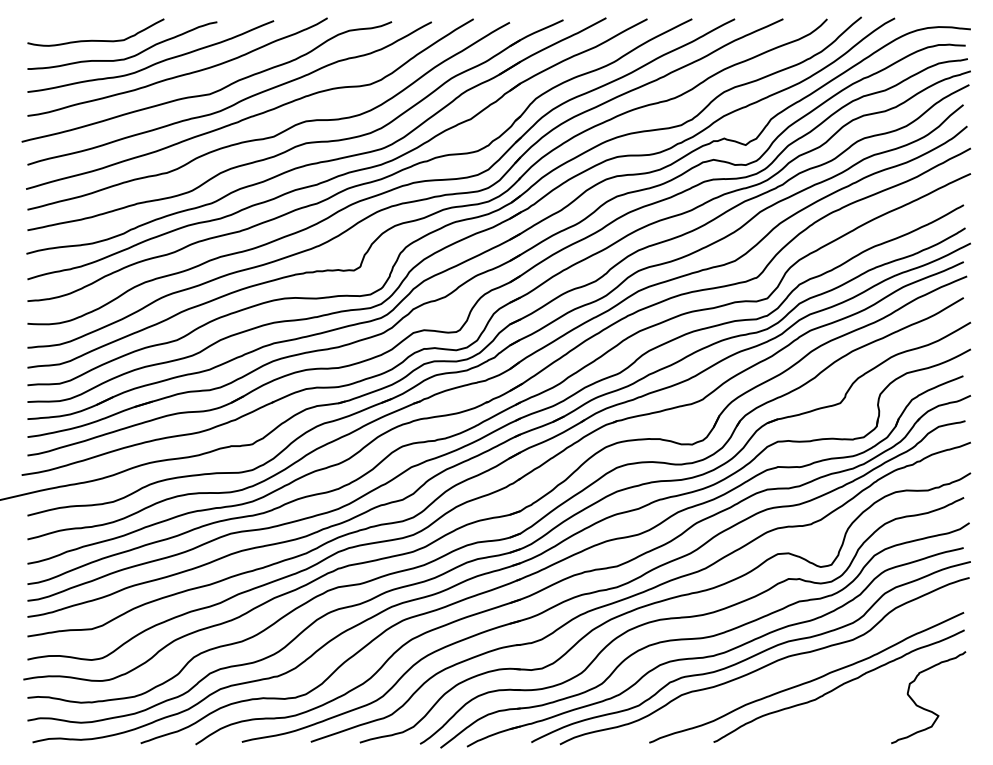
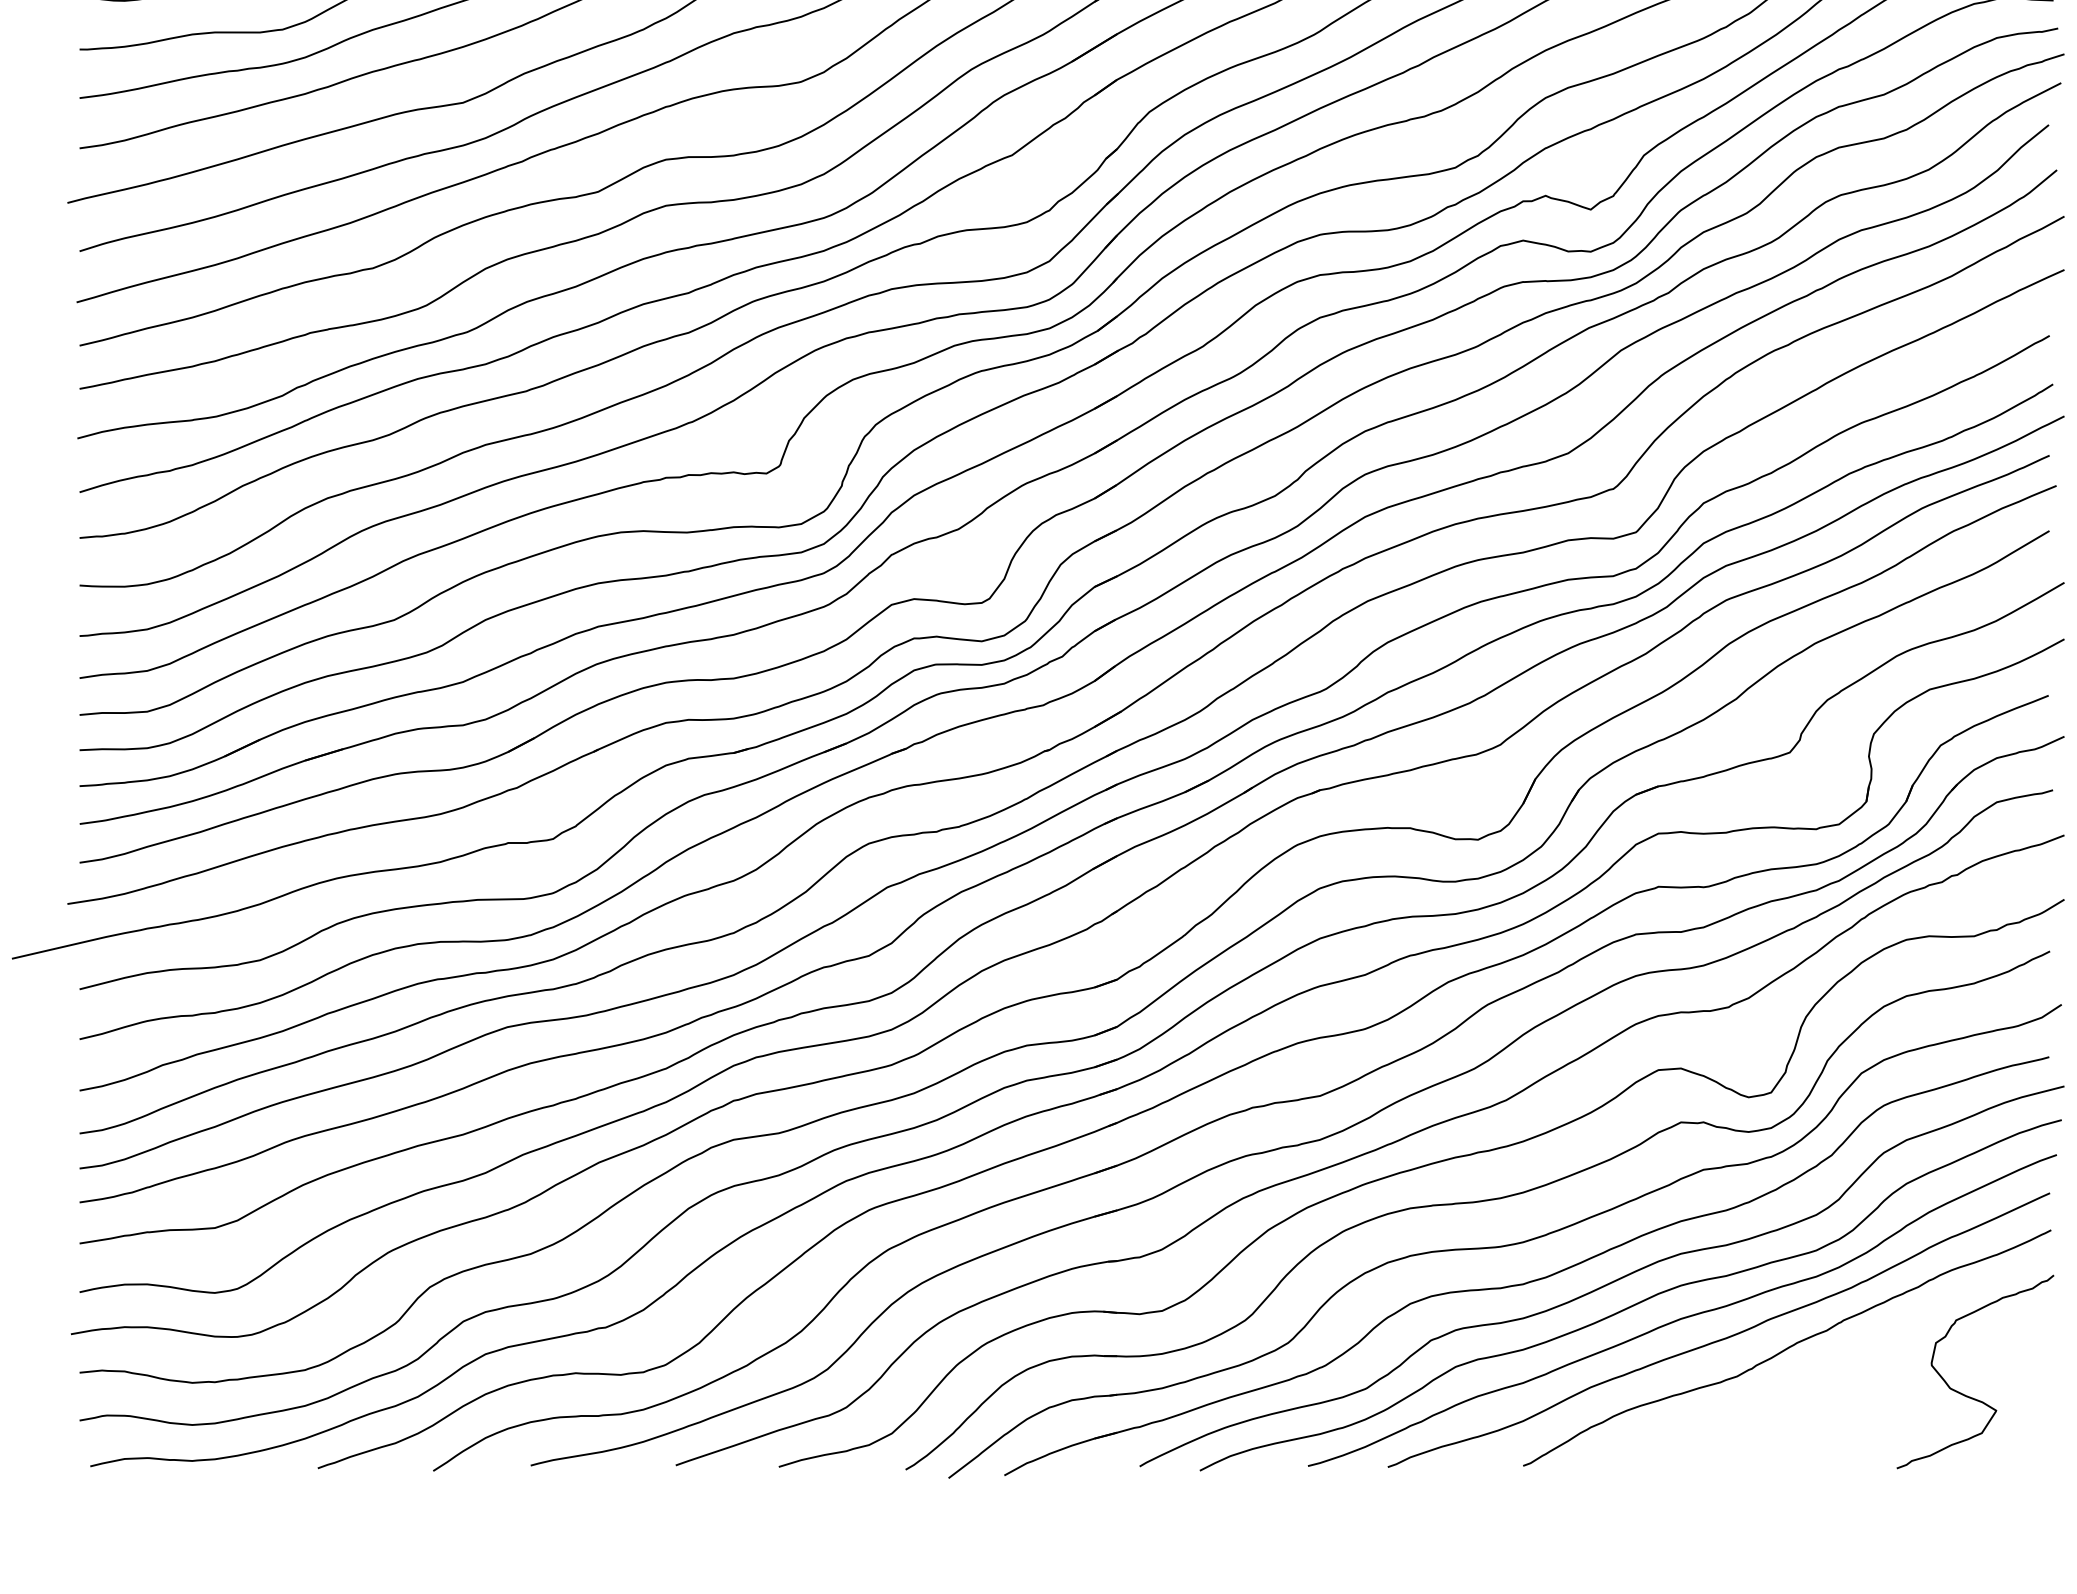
curve: (790, 670) -> (1684, 1315), added

